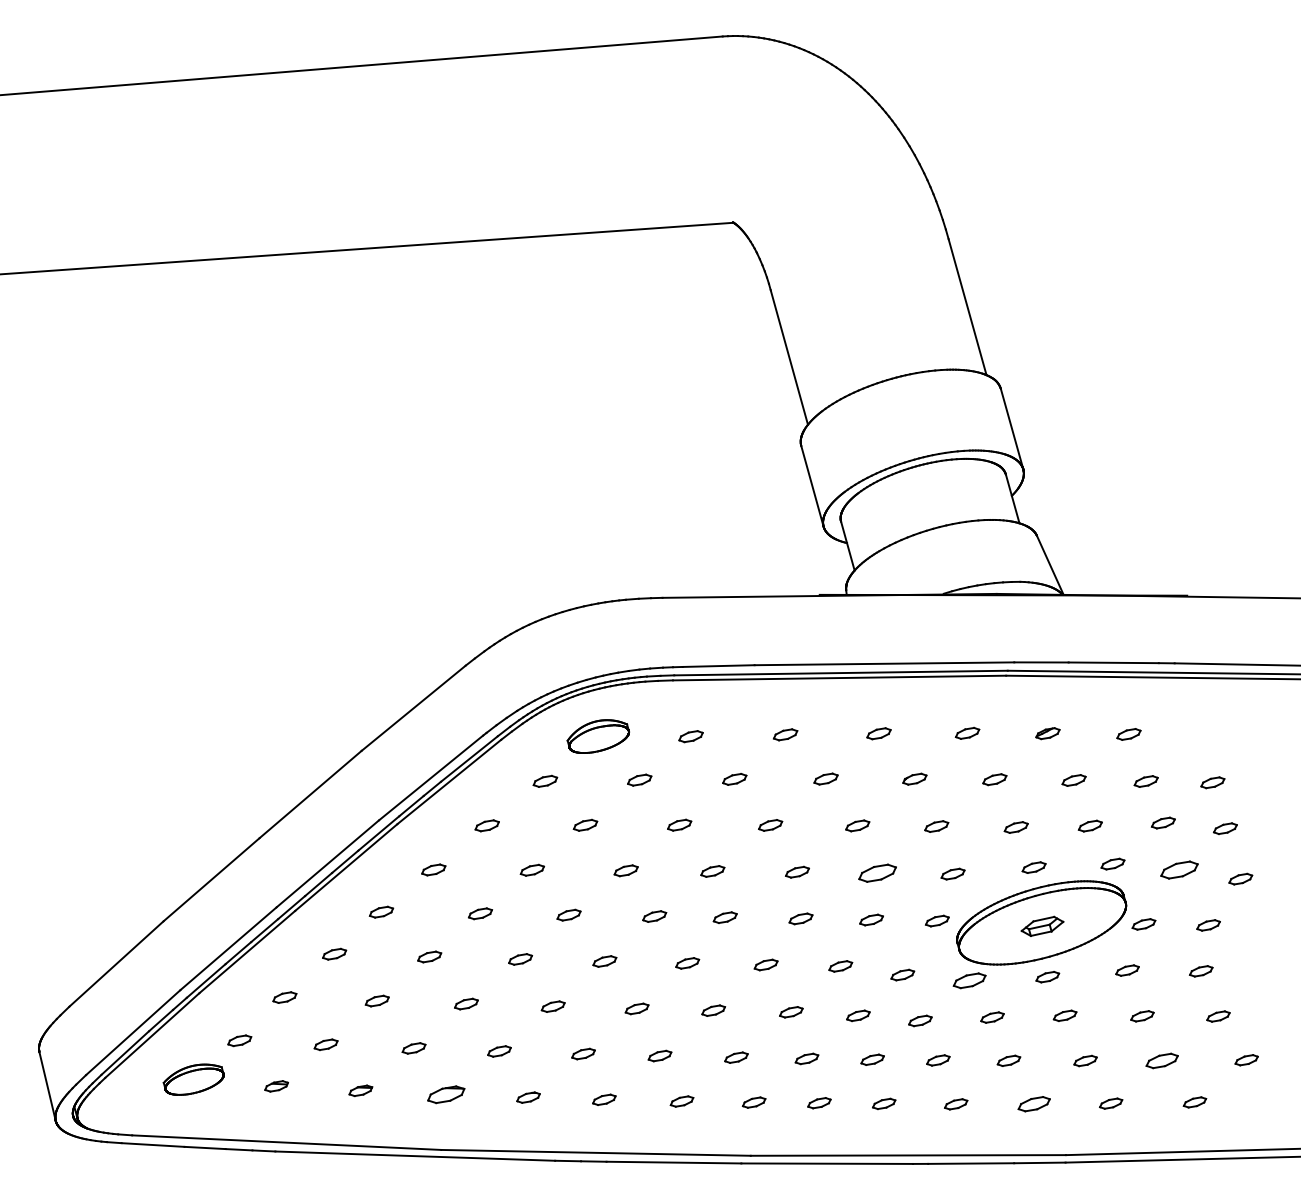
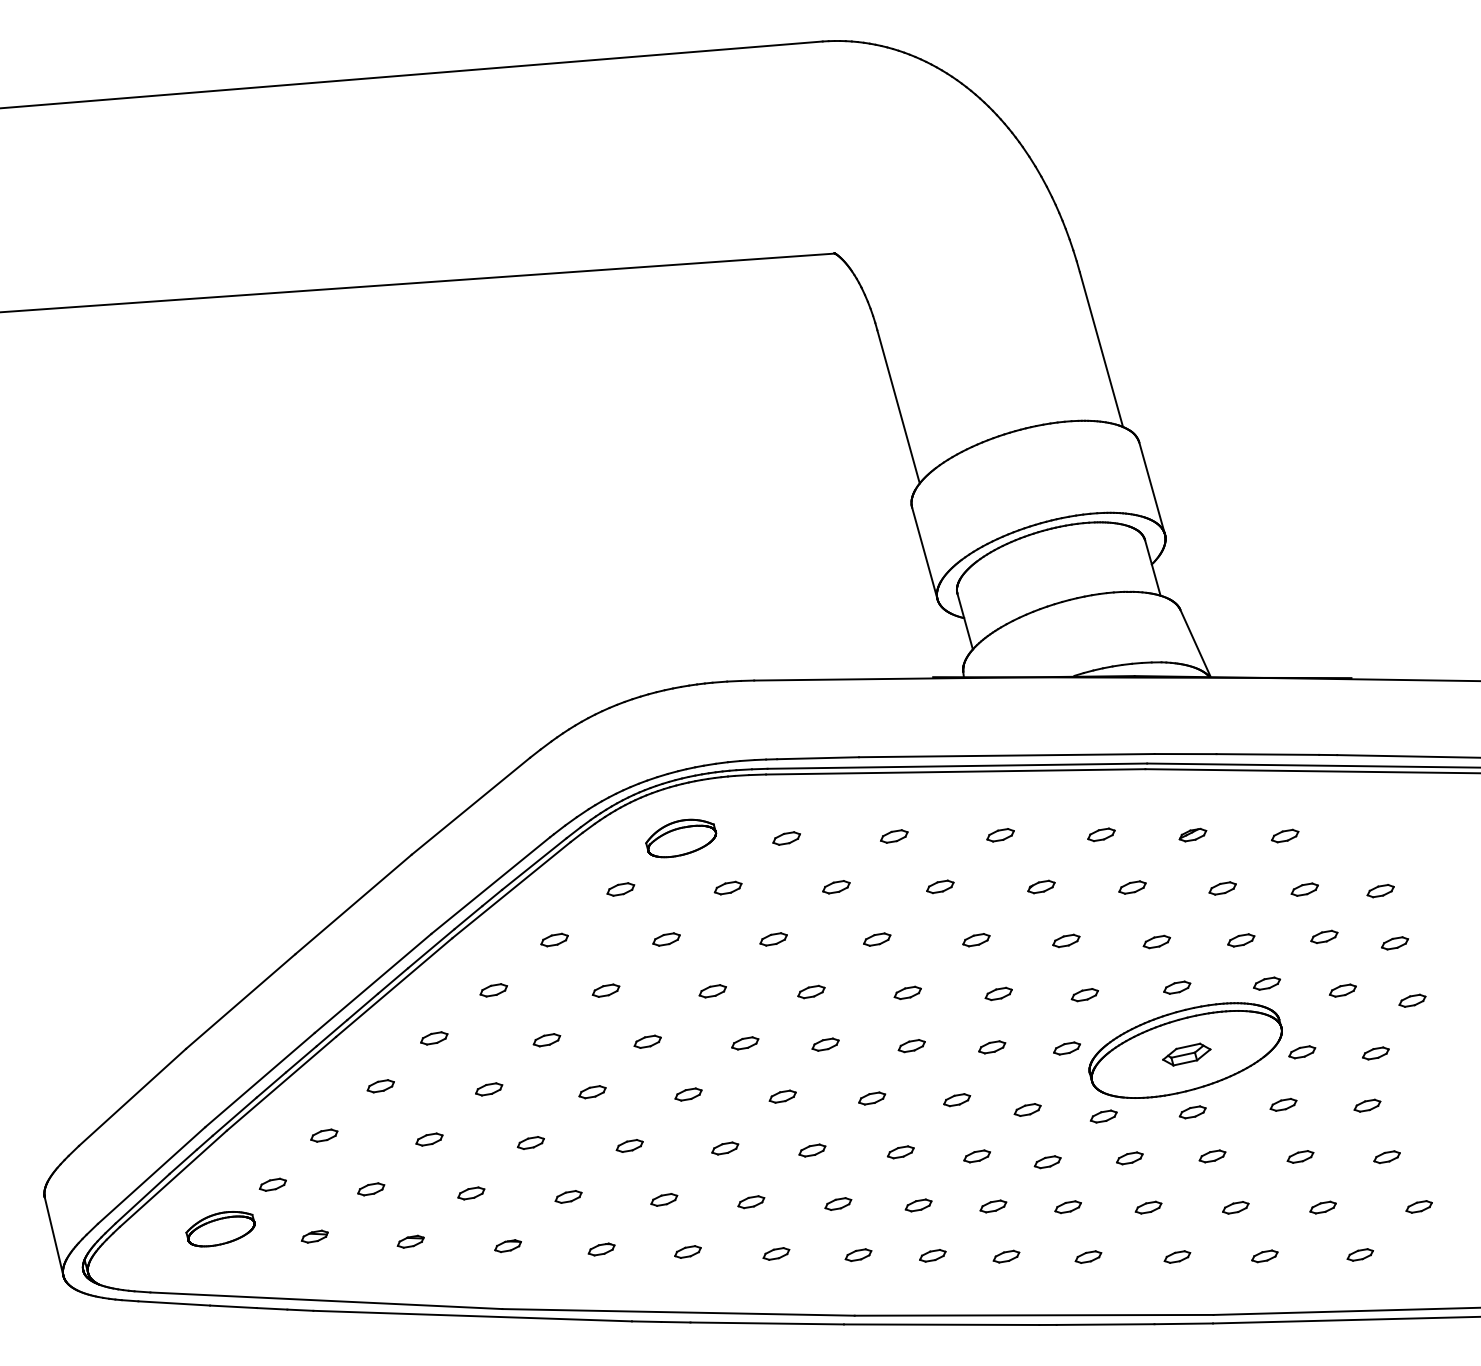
part: (1179, 870) -> (1342, 990), size x0.62
part: (876, 872) -> (997, 993), size x0.62
part: (969, 980) -> (1103, 1116), size x0.71
part: (1162, 1060) -> (1323, 1207), size x0.71
part: (446, 1094) -> (508, 1245), size x0.62
part: (1034, 1104) -> (1177, 1257), size x0.71

